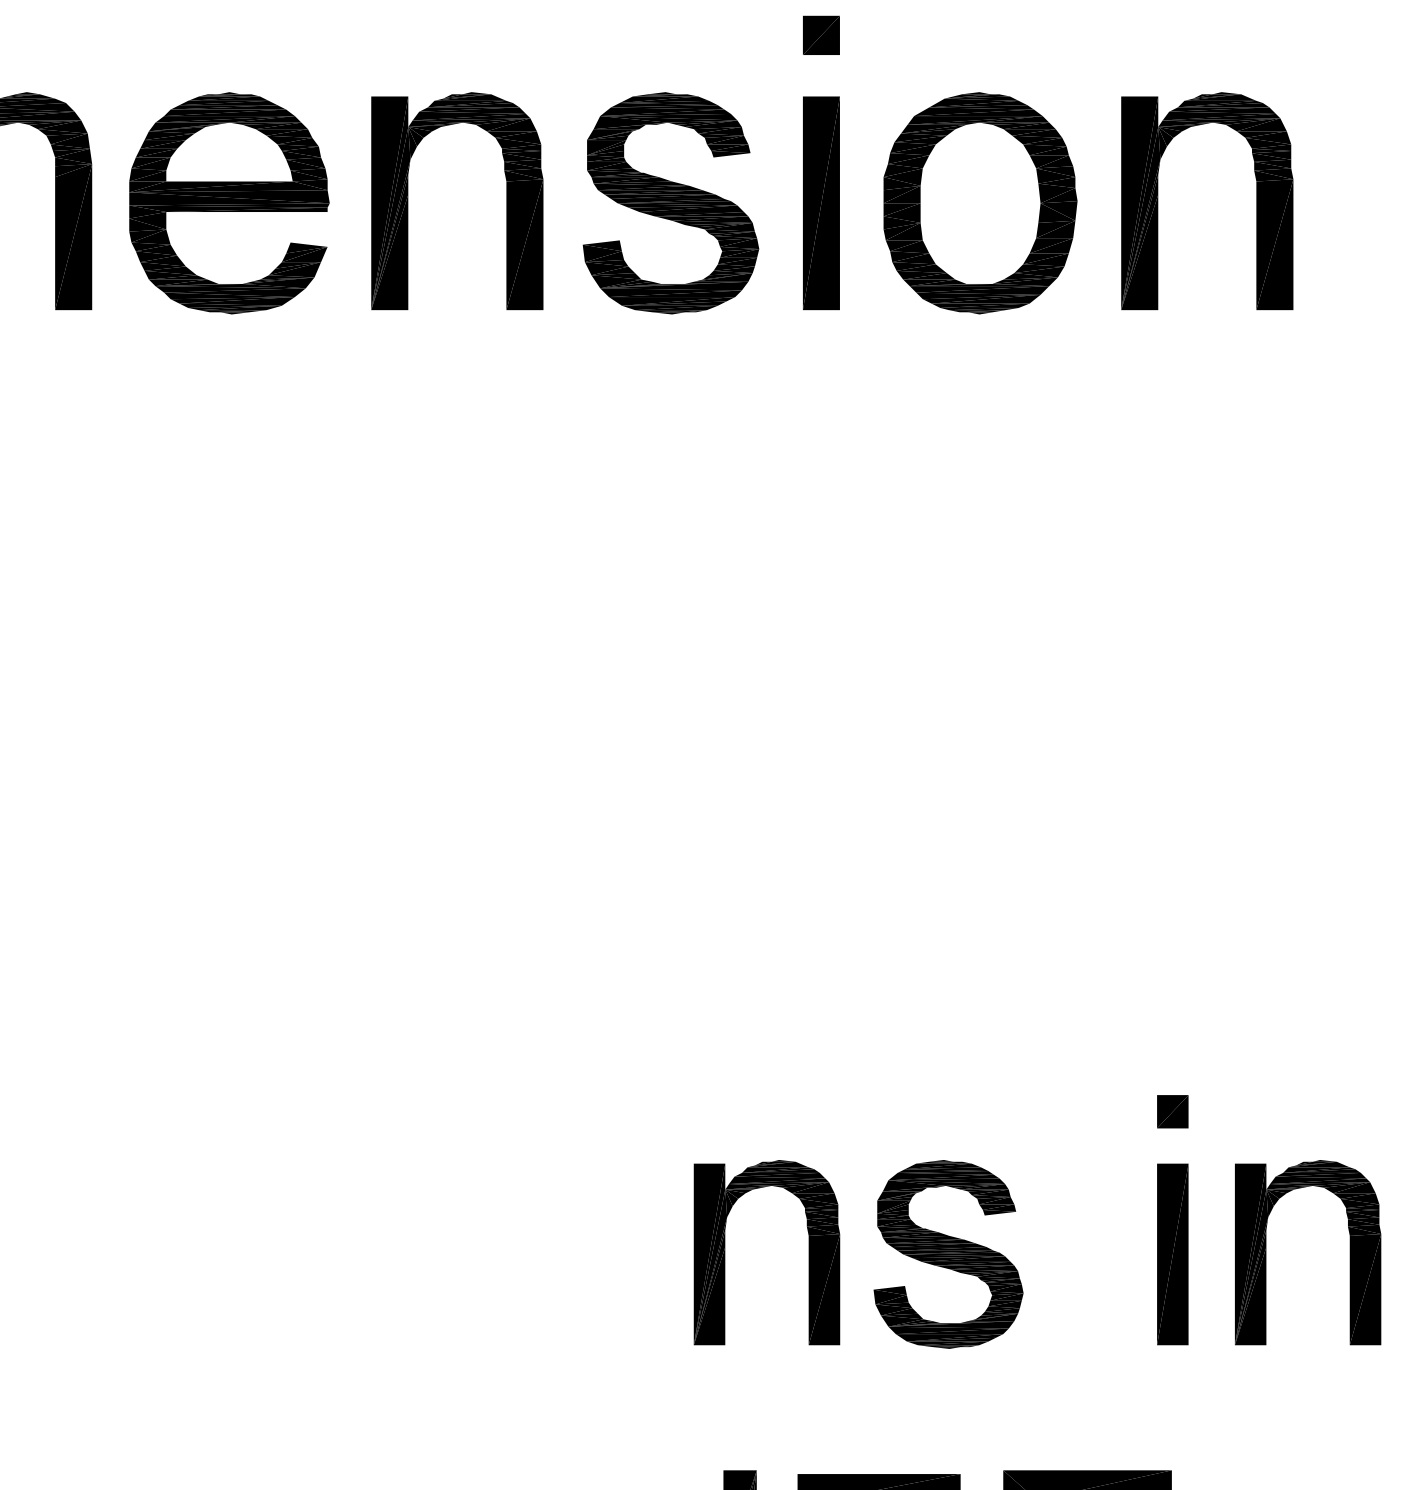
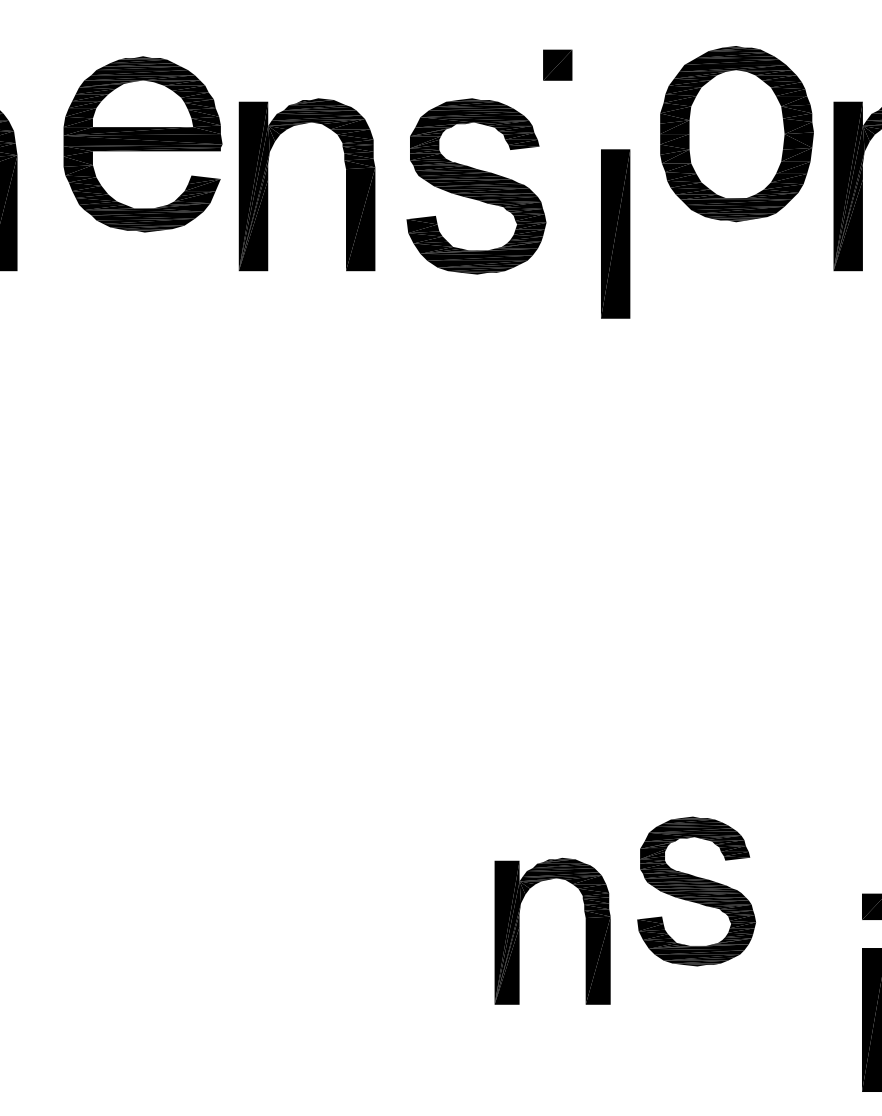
part: (821, 34) -> (557, 64), moved
part: (229, 203) -> (143, 144), moved
part: (821, 203) -> (615, 234), moved
part: (980, 203) -> (737, 134), moved
part: (725, 1252) -> (519, 931), moved
part: (948, 1254) -> (696, 891), moved

